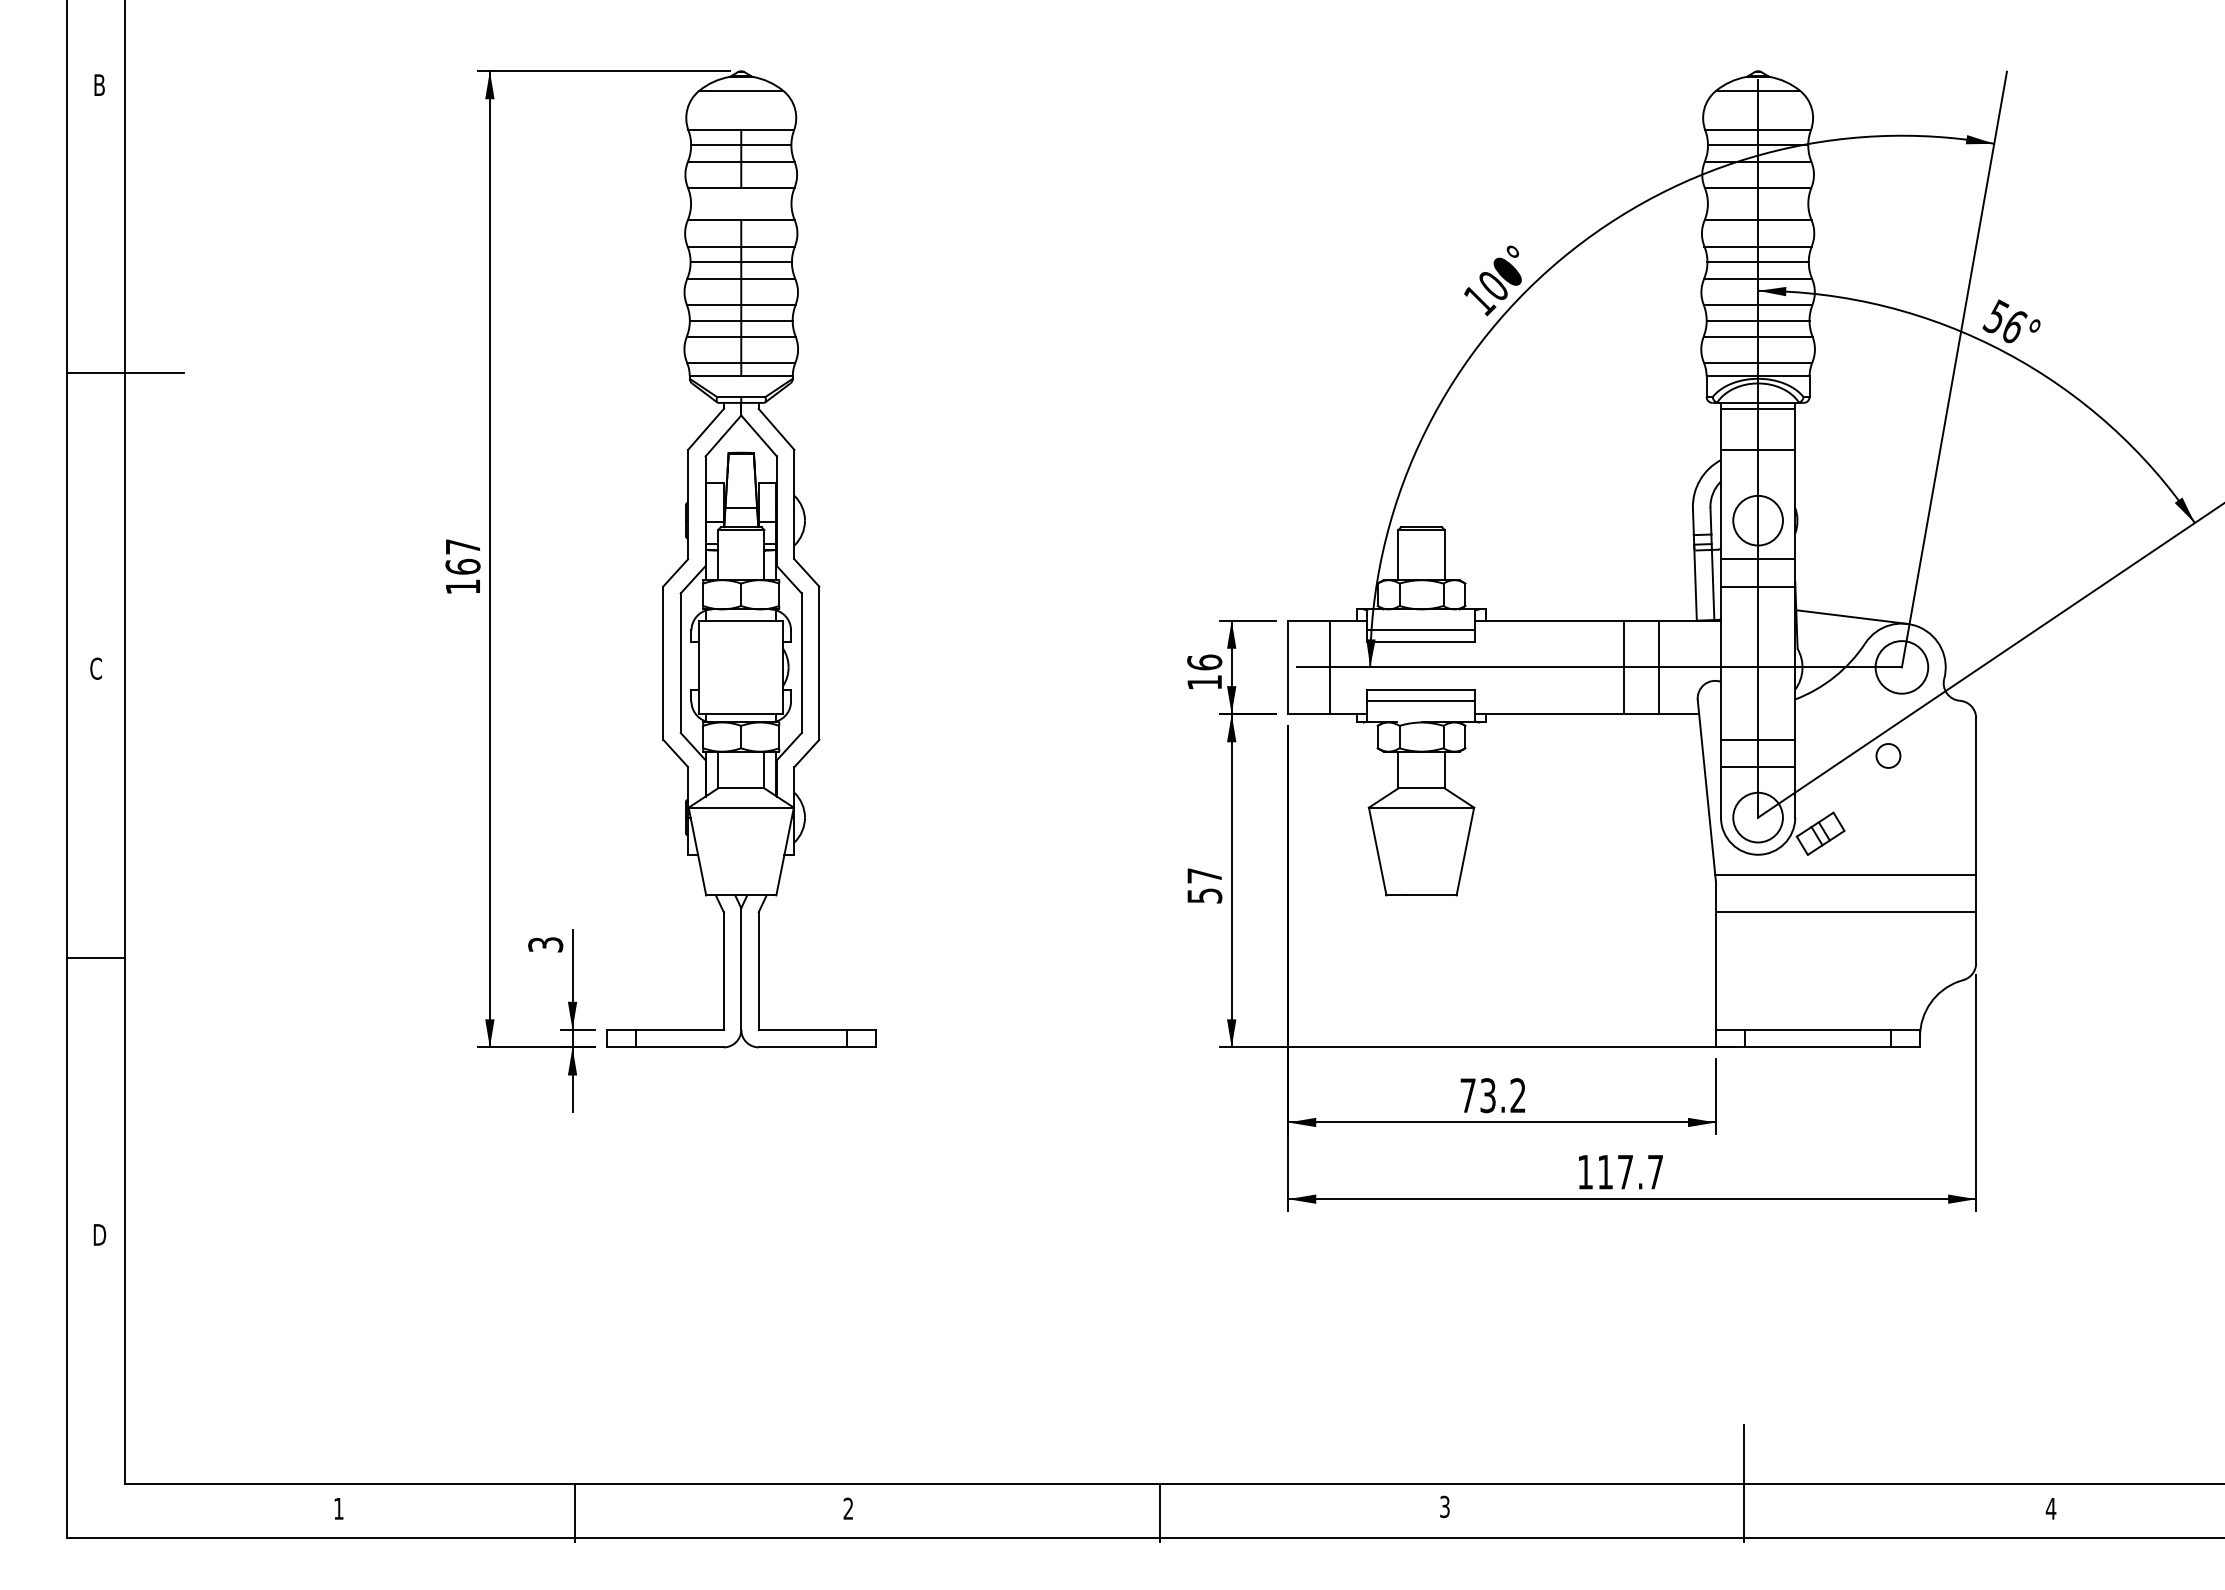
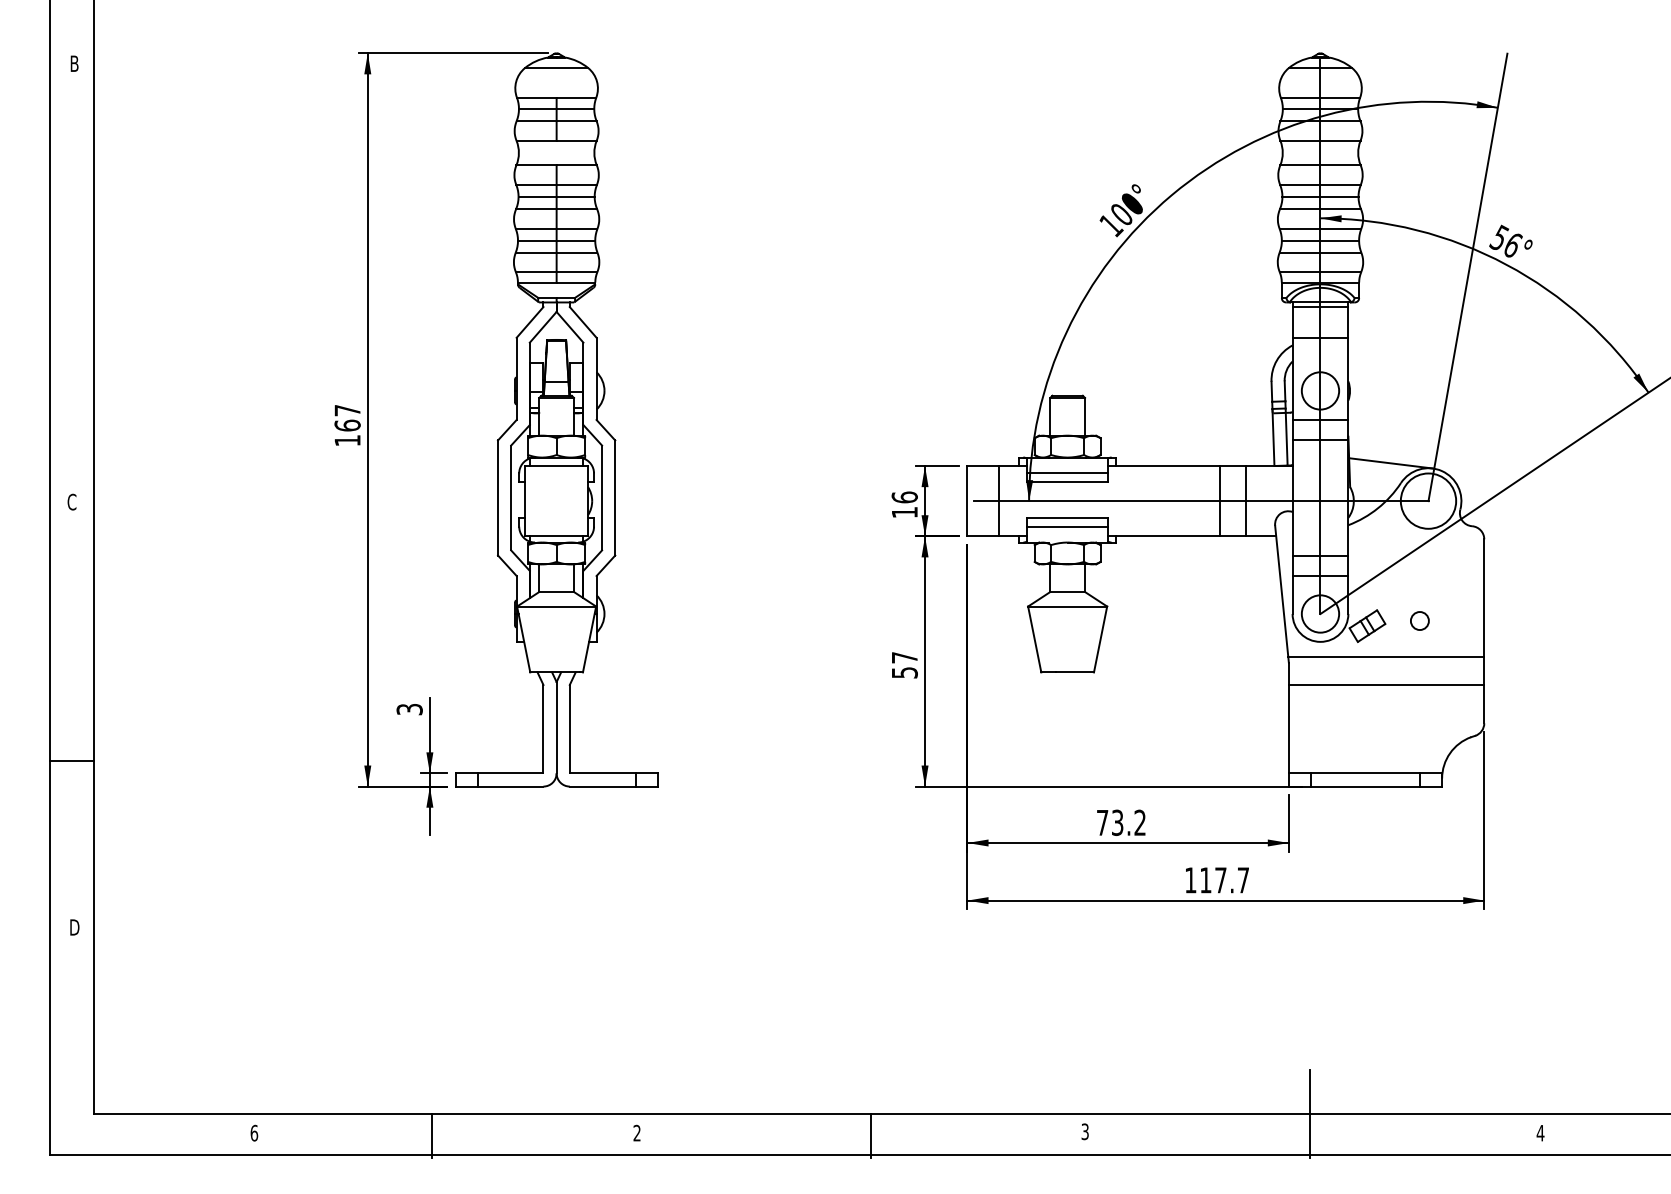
line: (124, 373) -> (93, 280), removed
circle: (1901, 667) -> (1428, 501), size x1.4
circle: (1888, 755) -> (1419, 620), moved
line: (95, 957) -> (71, 760), moved
text: (338, 1508) -> (254, 1132), 1 -> 6

